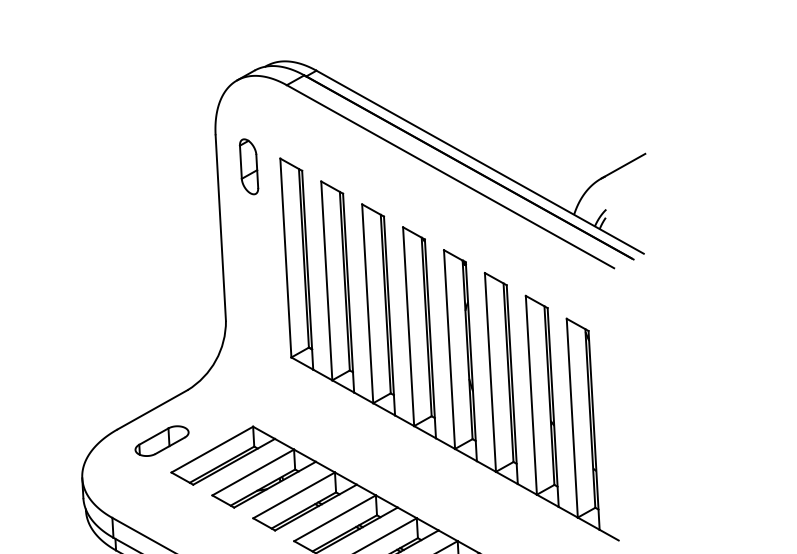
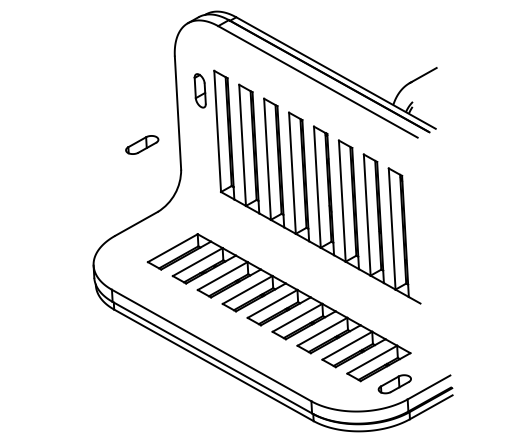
part: (247, 166) -> (199, 90), moved
part: (162, 440) -> (142, 144), moved

